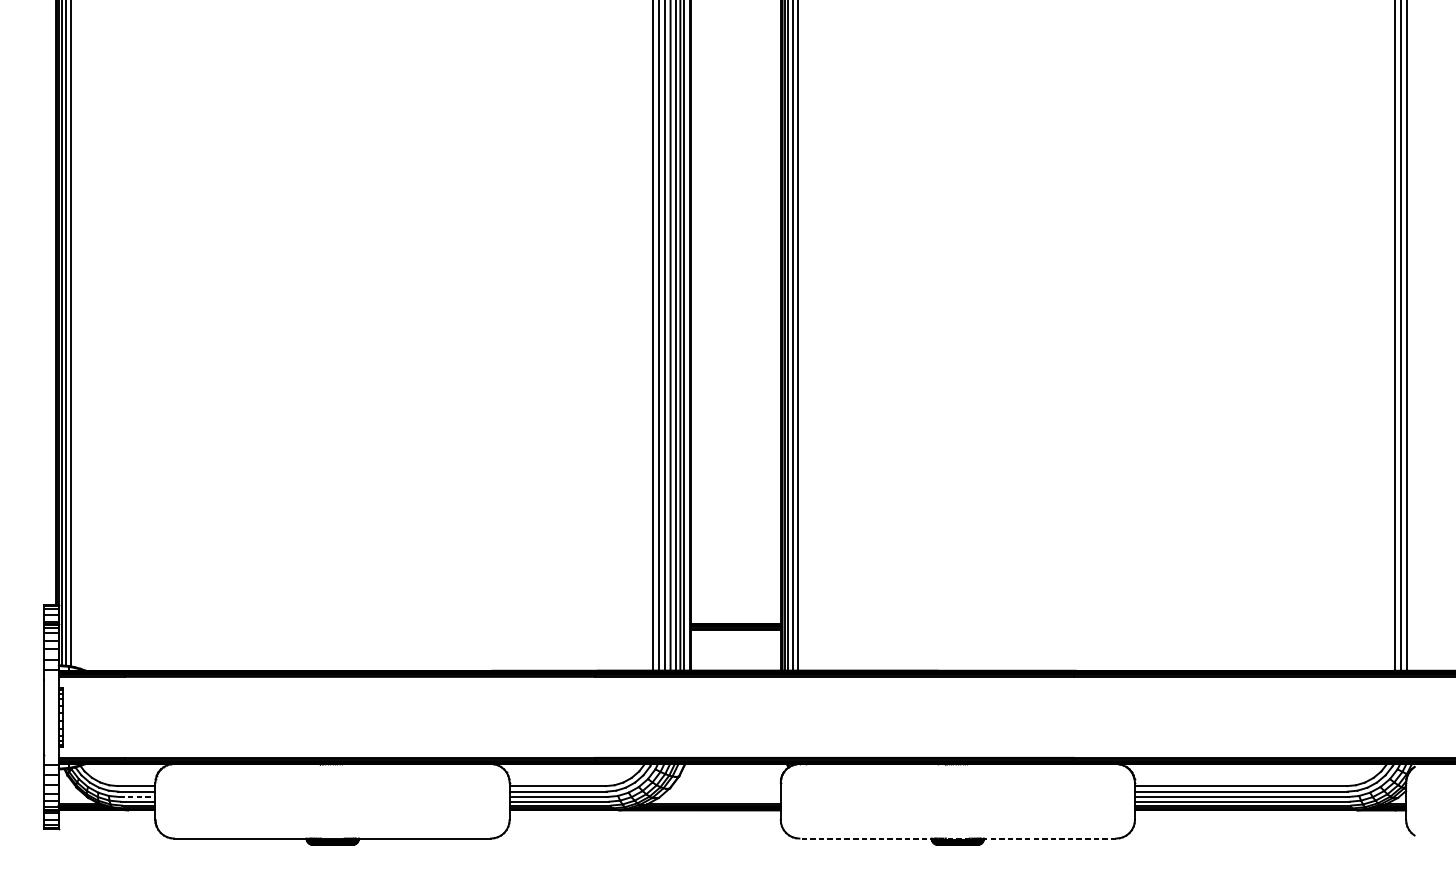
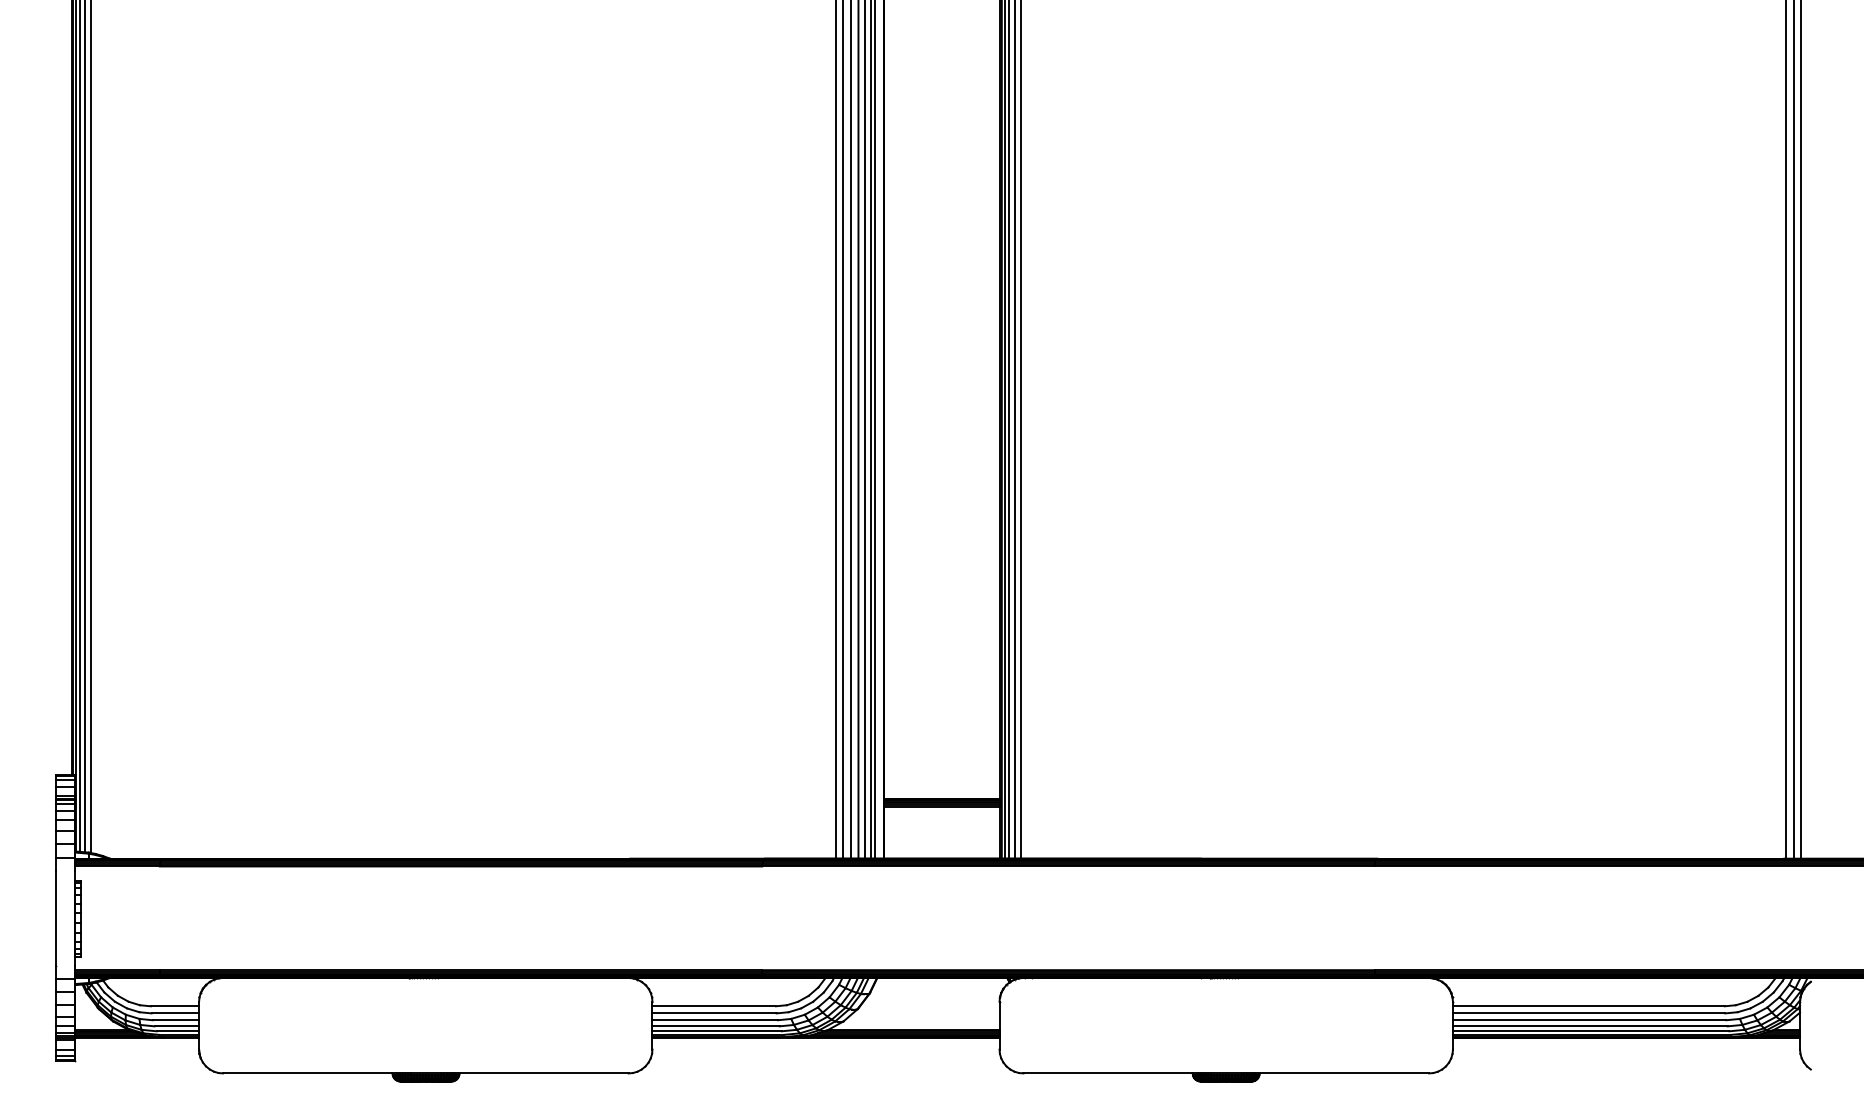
line: (137, 797) -> (176, 1020), dashed -> solid
line: (958, 838) -> (1226, 1073), dashed -> solid

